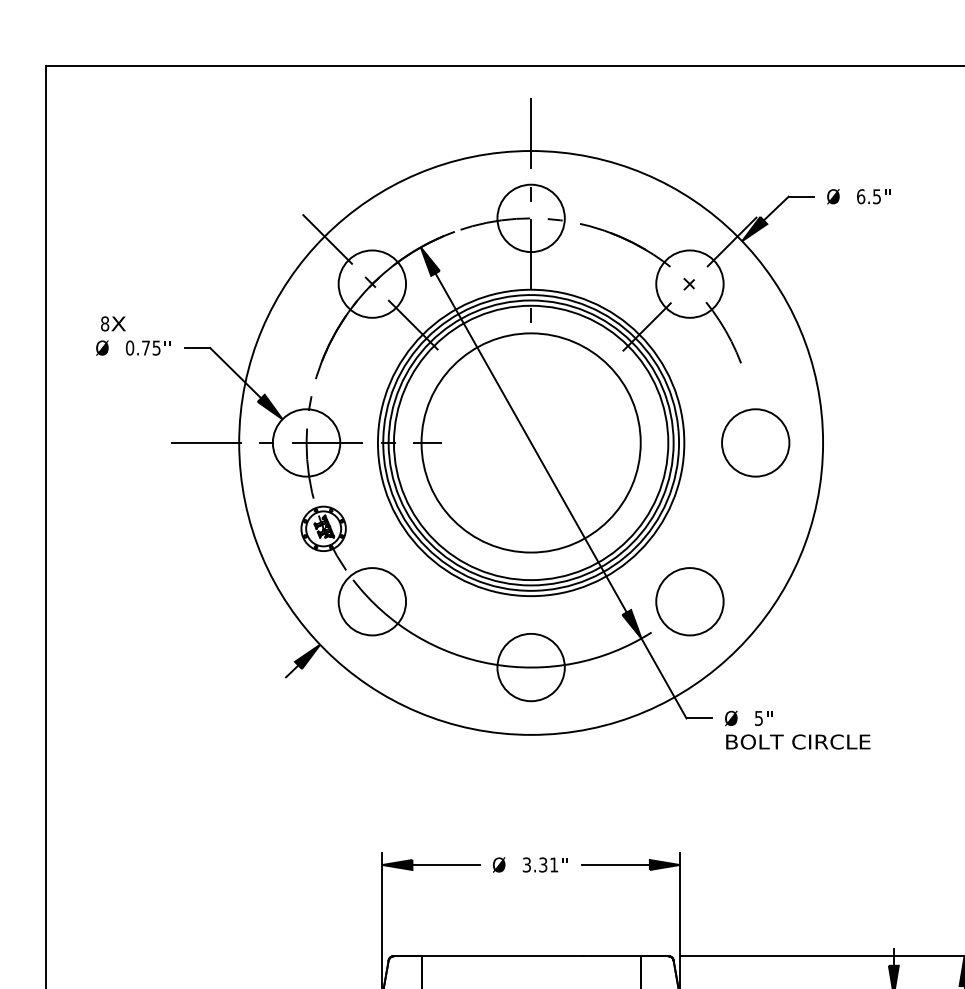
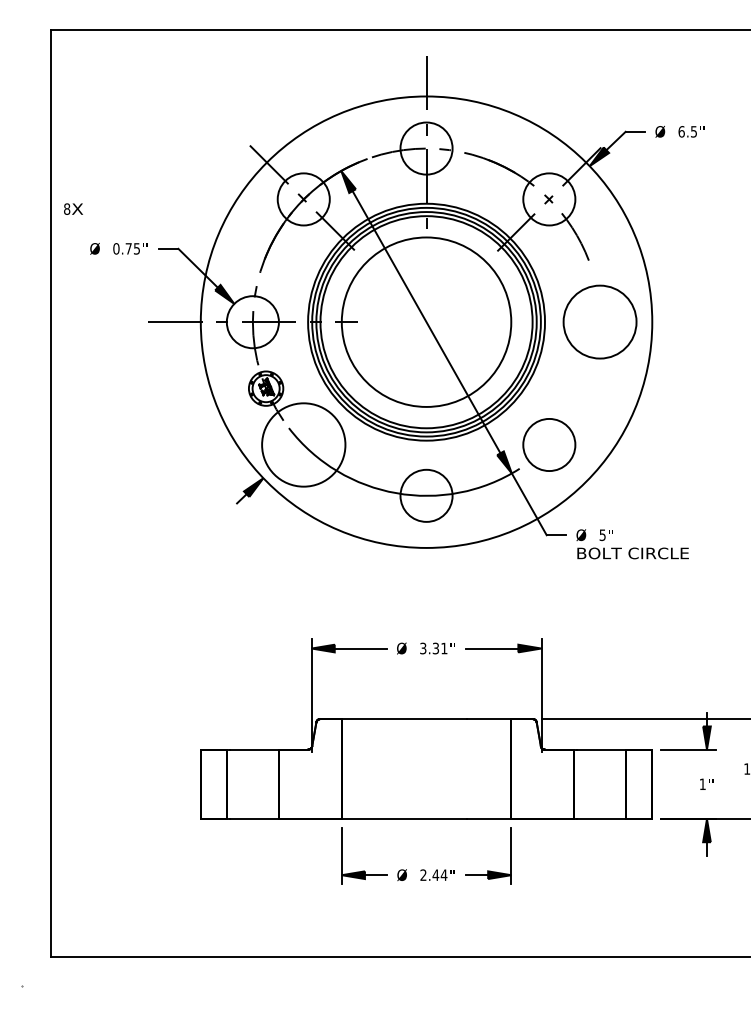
text: (113, 323) -> (73, 208), moved
circle: (756, 443) -> (600, 322), size x1.4
circle: (372, 601) -> (303, 444), size x1.6

